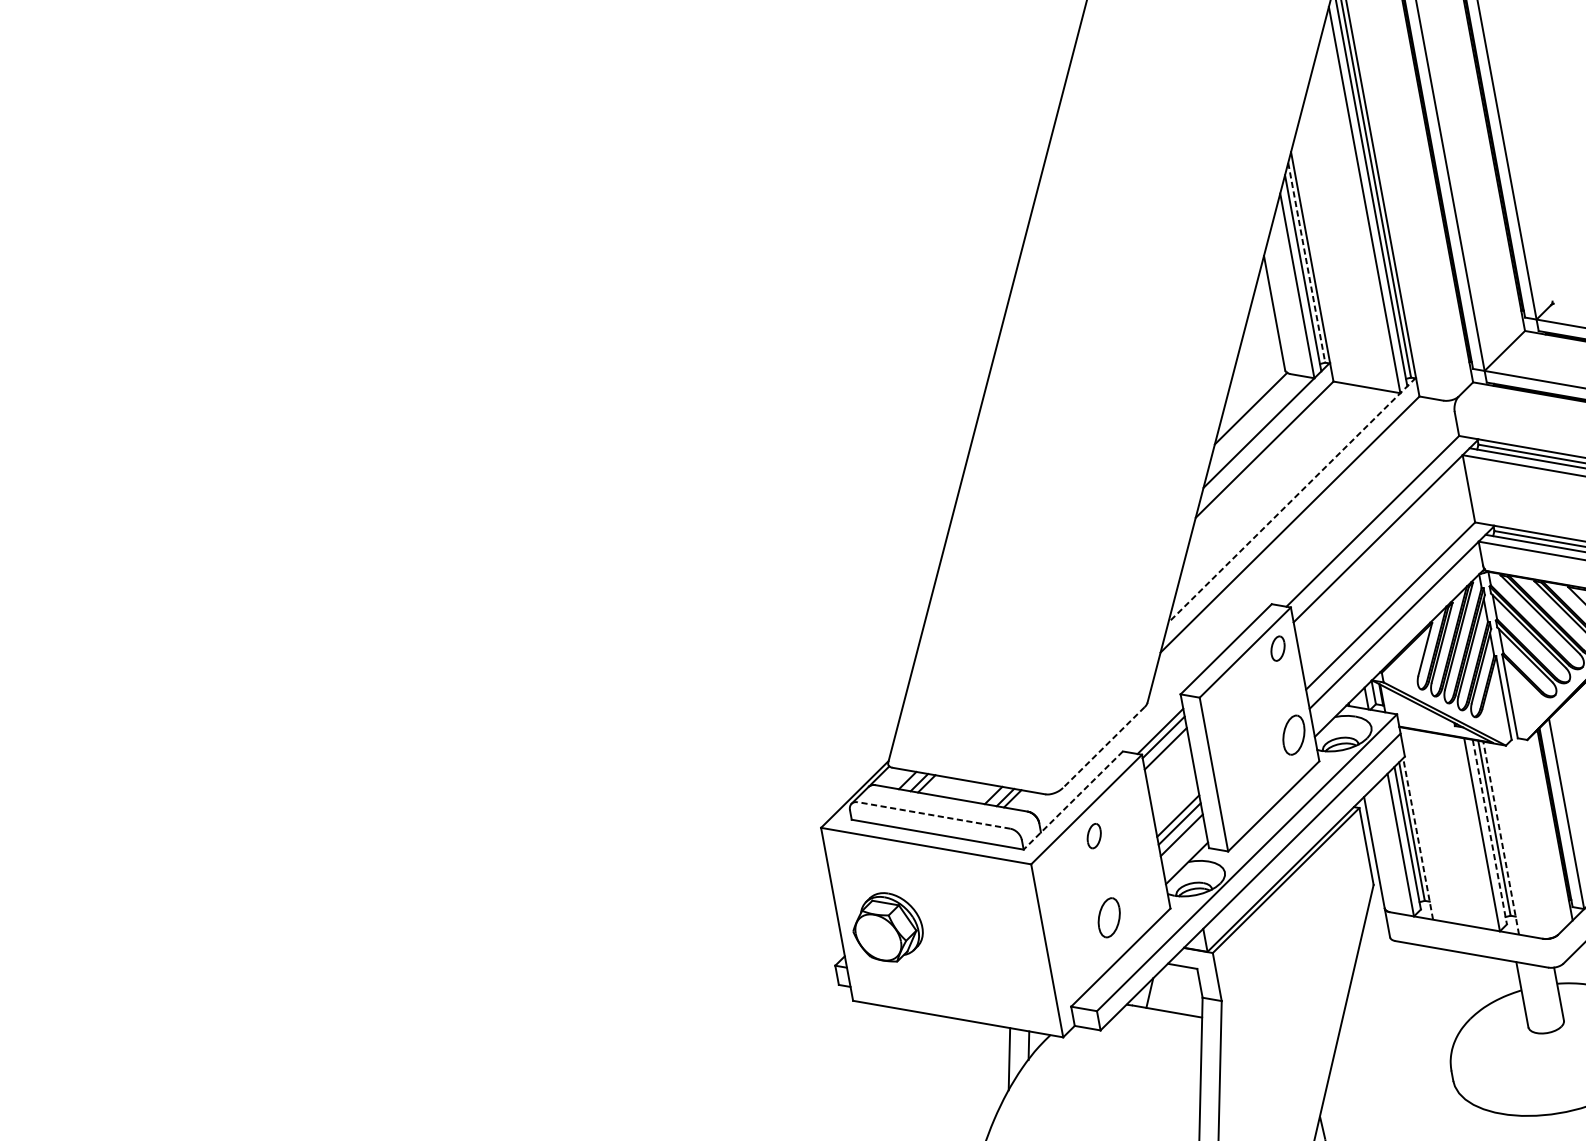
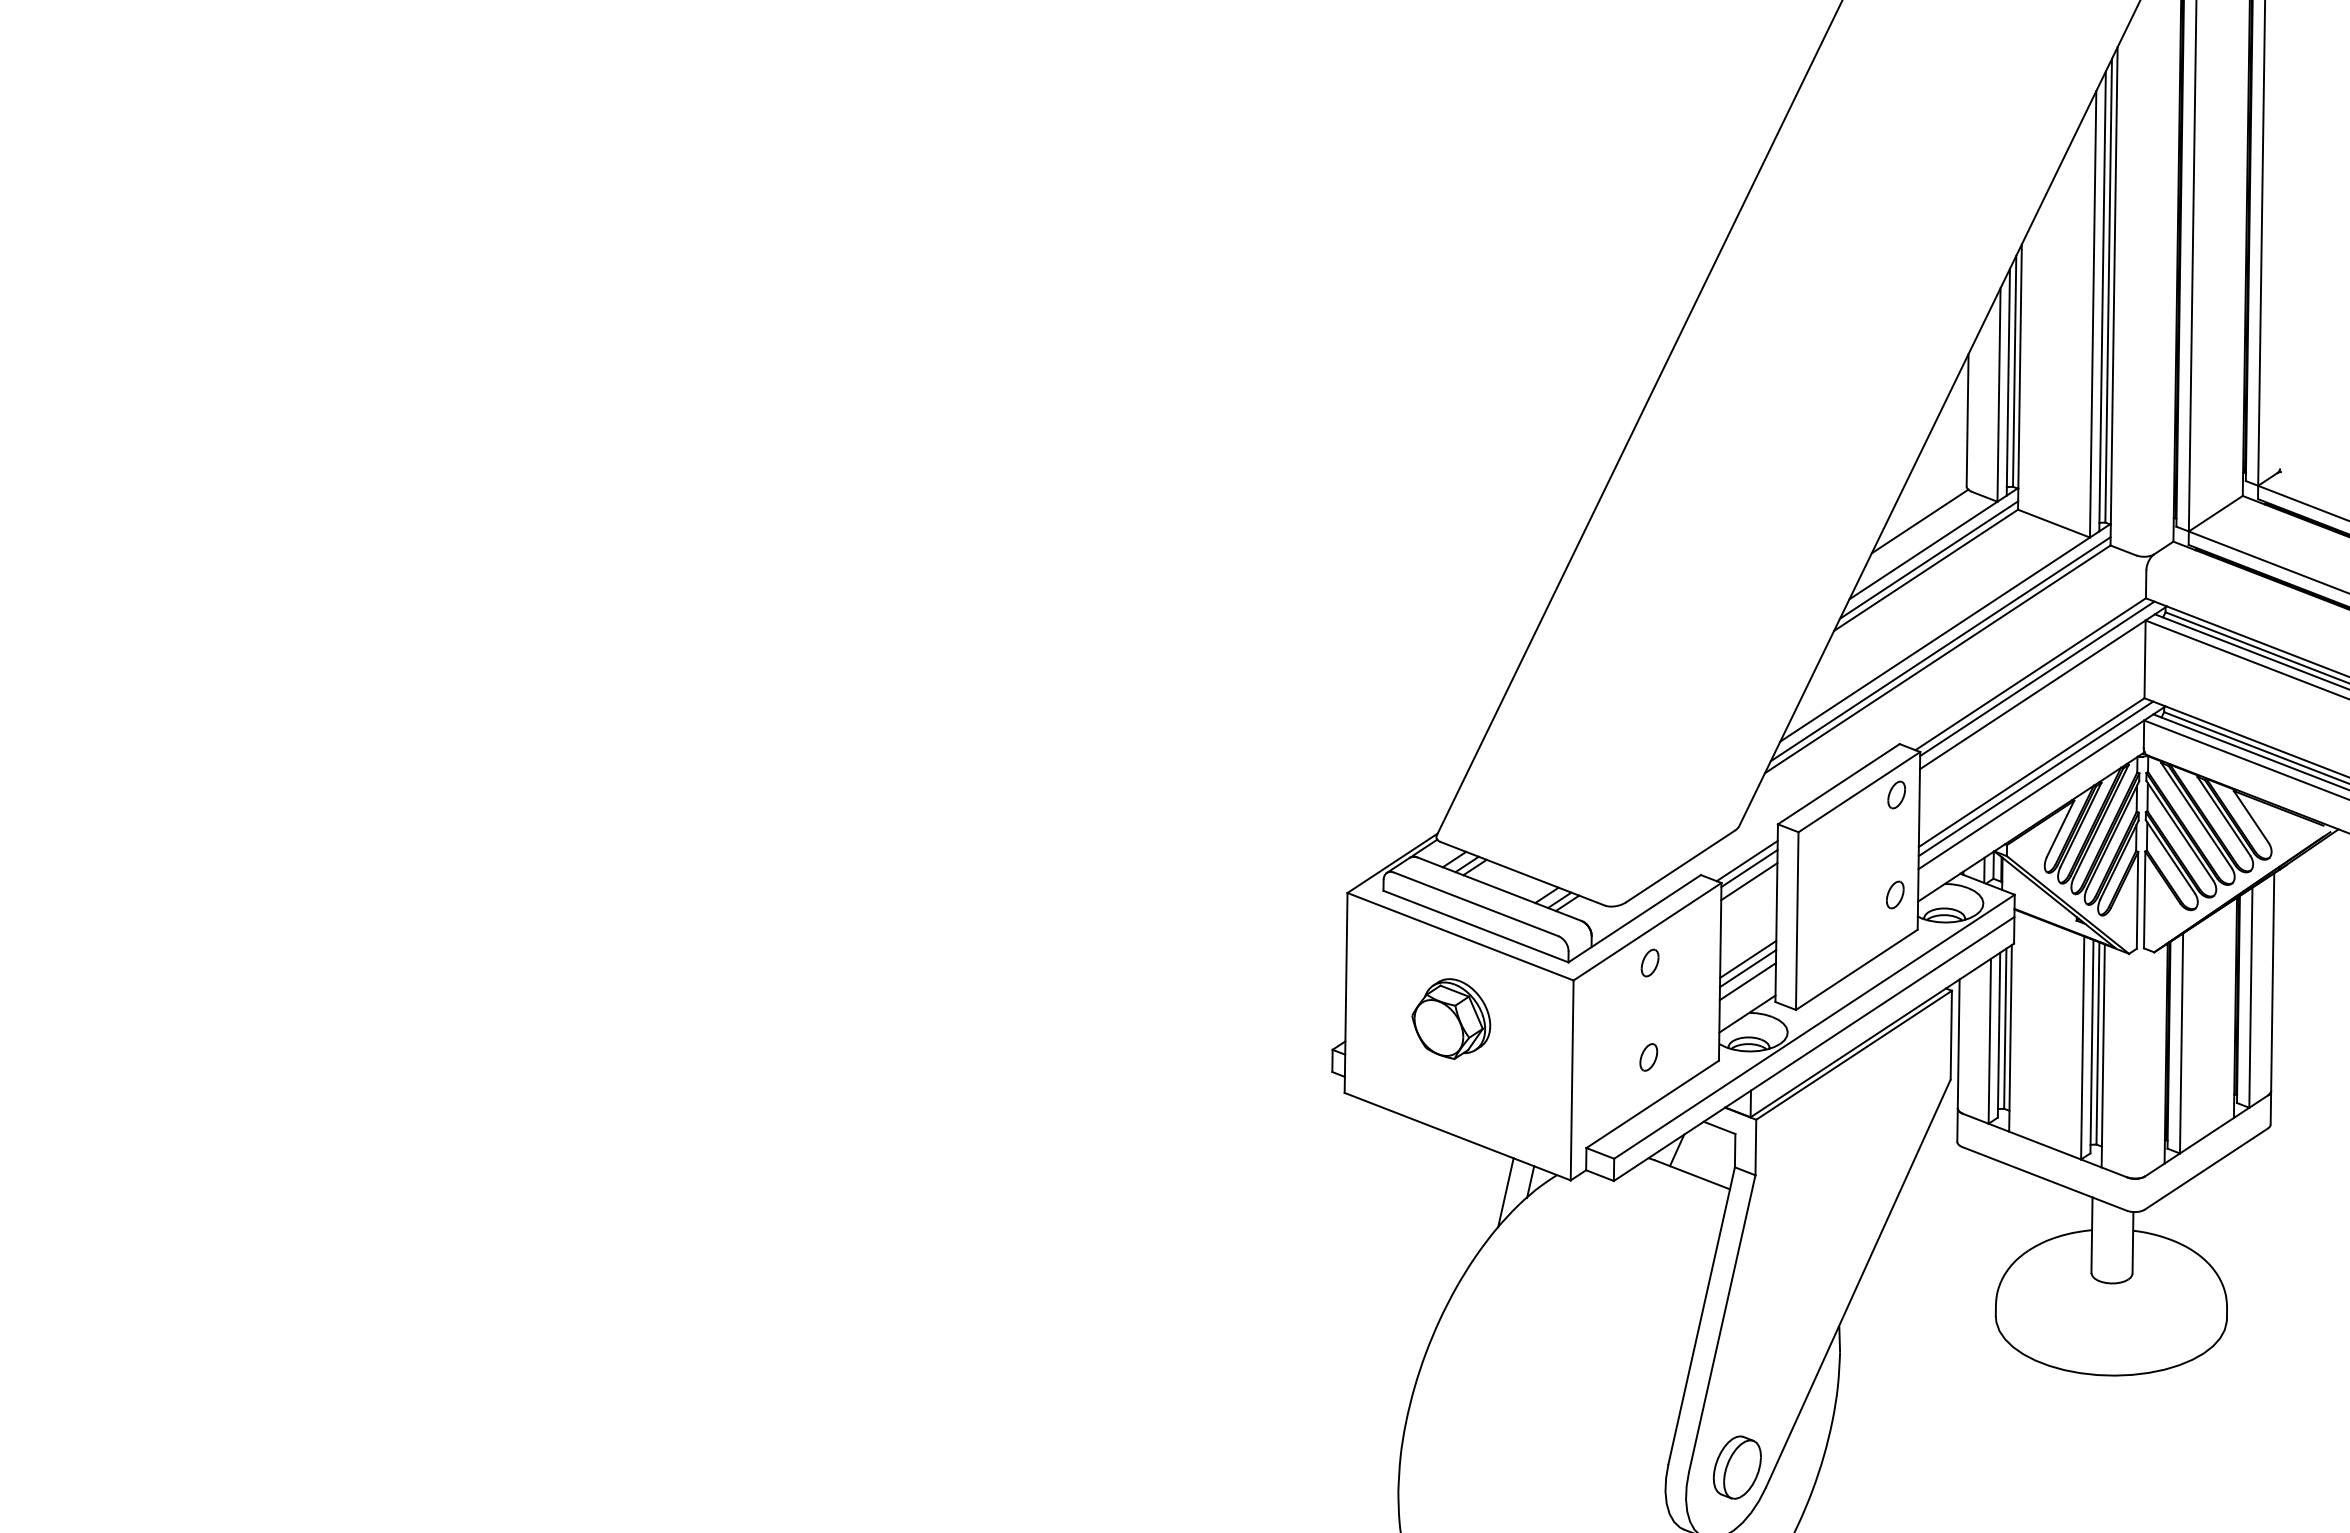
line: (1306, 262) -> (2014, 371), dashed -> solid
line: (1265, 439) -> (1929, 559), added
line: (1292, 500) -> (1945, 632), dashed -> solid
line: (1290, 515) -> (1940, 649), added
line: (1379, 523) -> (2037, 678), added
line: (1394, 610) -> (2035, 778), added
part: (1294, 734) -> (1895, 894), size x0.62
line: (1103, 747) -> (1680, 866), dashed -> solid
line: (1073, 801) -> (1634, 919), dashed -> solid
line: (933, 815) -> (1475, 904), dashed -> solid
line: (1489, 832) -> (2091, 1046), dashed -> solid
line: (1501, 837) -> (2103, 1055), dashed -> solid
line: (1418, 838) -> (2010, 1037), dashed -> solid
part: (1109, 917) -> (1648, 1057), size x0.62
part: (887, 927) -> (1451, 1018), moved

